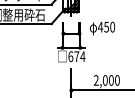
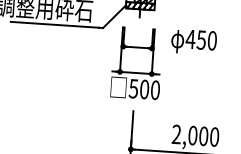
text: (76, 56) -> (143, 89), 674 -> 500

